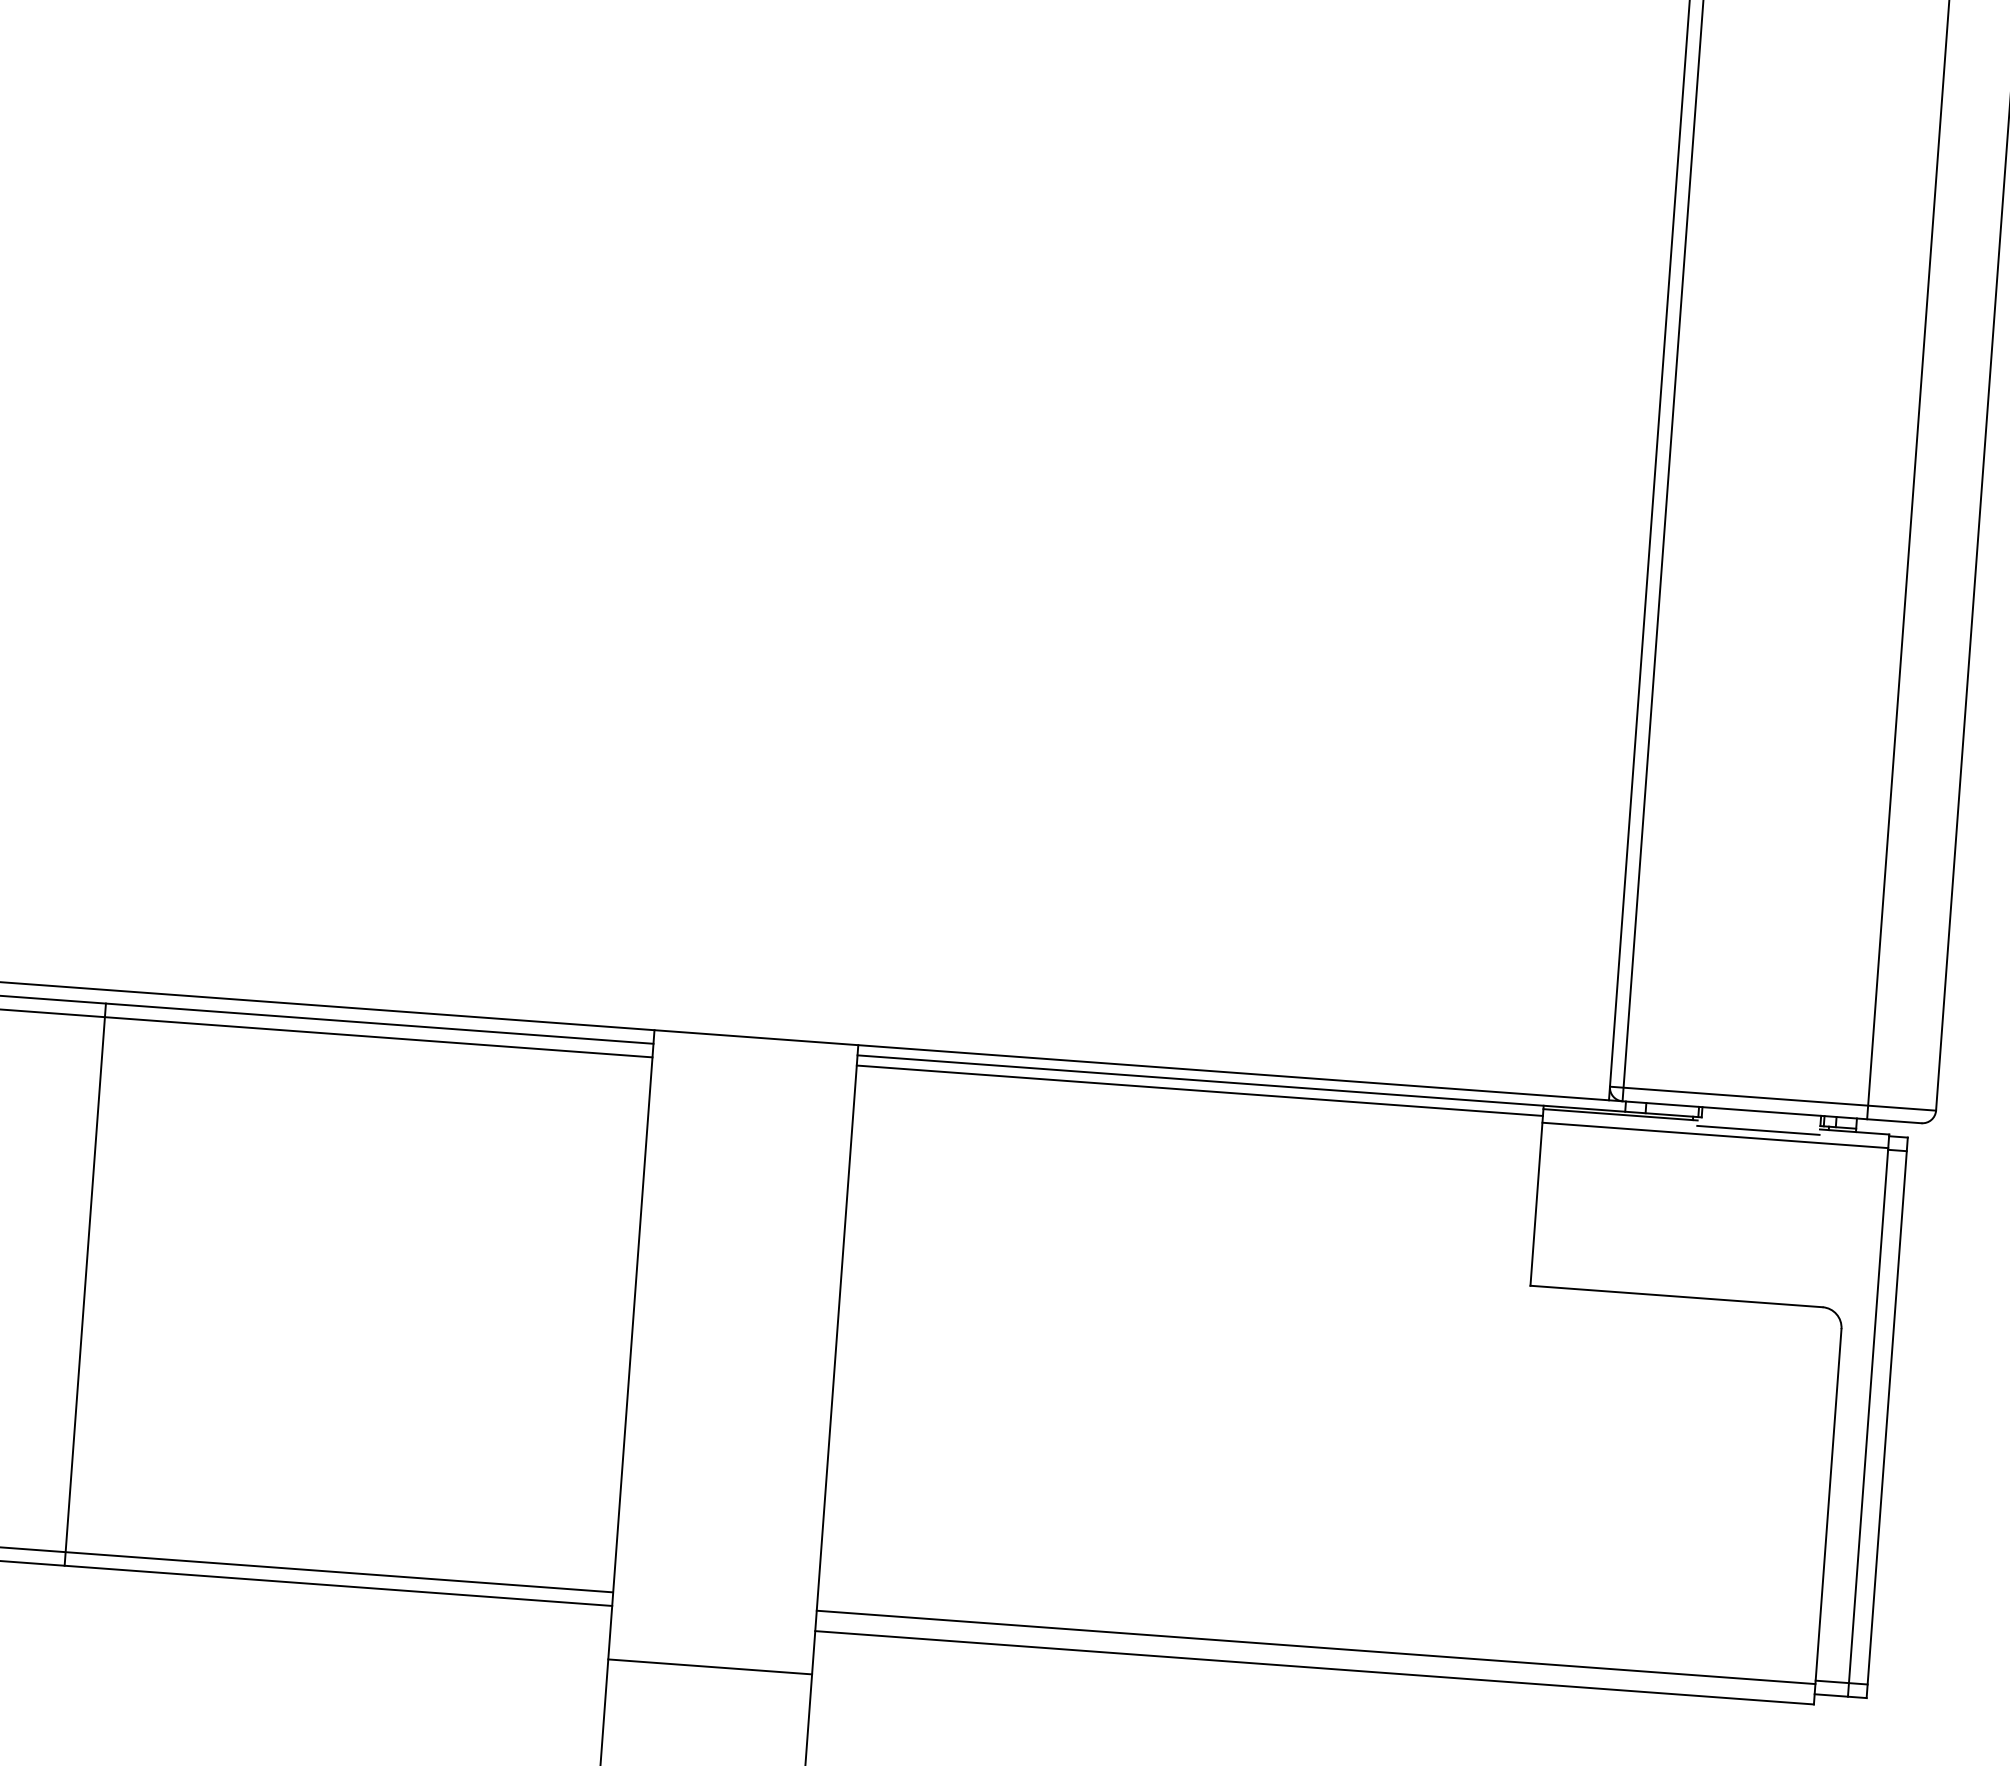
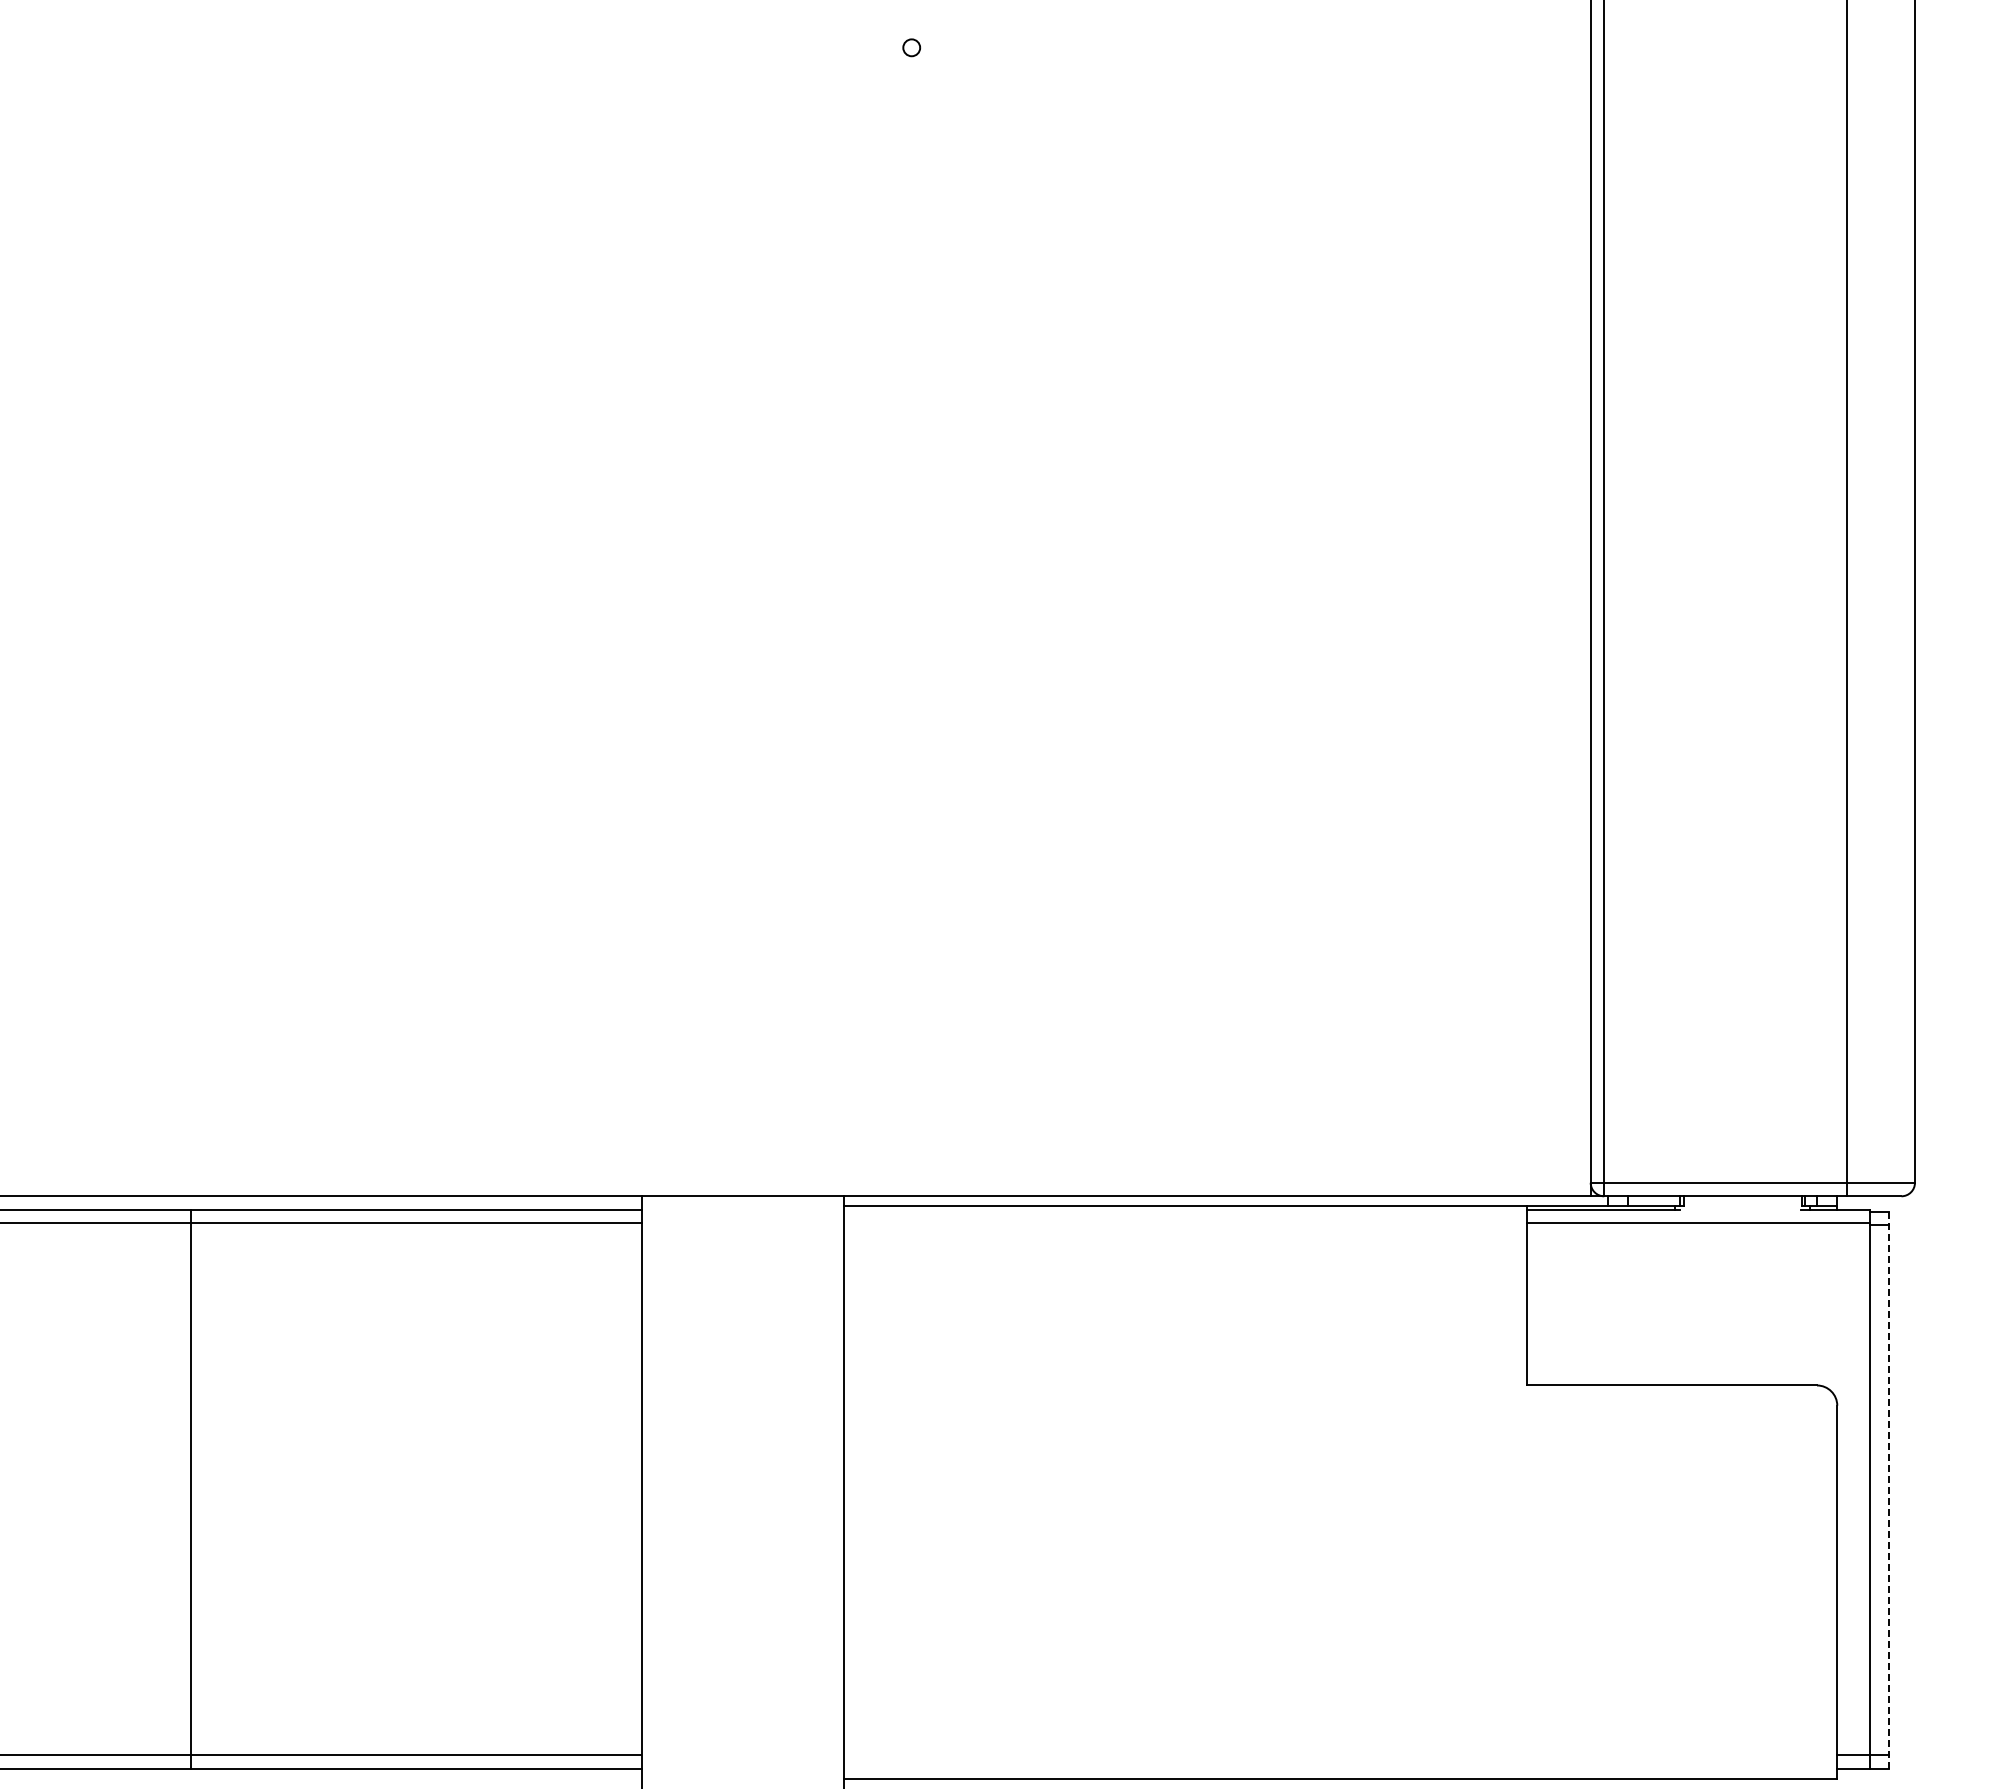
line: (1200, 1090) -> (1185, 1216), removed
line: (1758, 1130) -> (1740, 1215), removed
line: (85, 1283) -> (191, 1488), moved
line: (1886, 1418) -> (1888, 1490), solid -> dashed
line: (1315, 1647) -> (1340, 1758), removed

